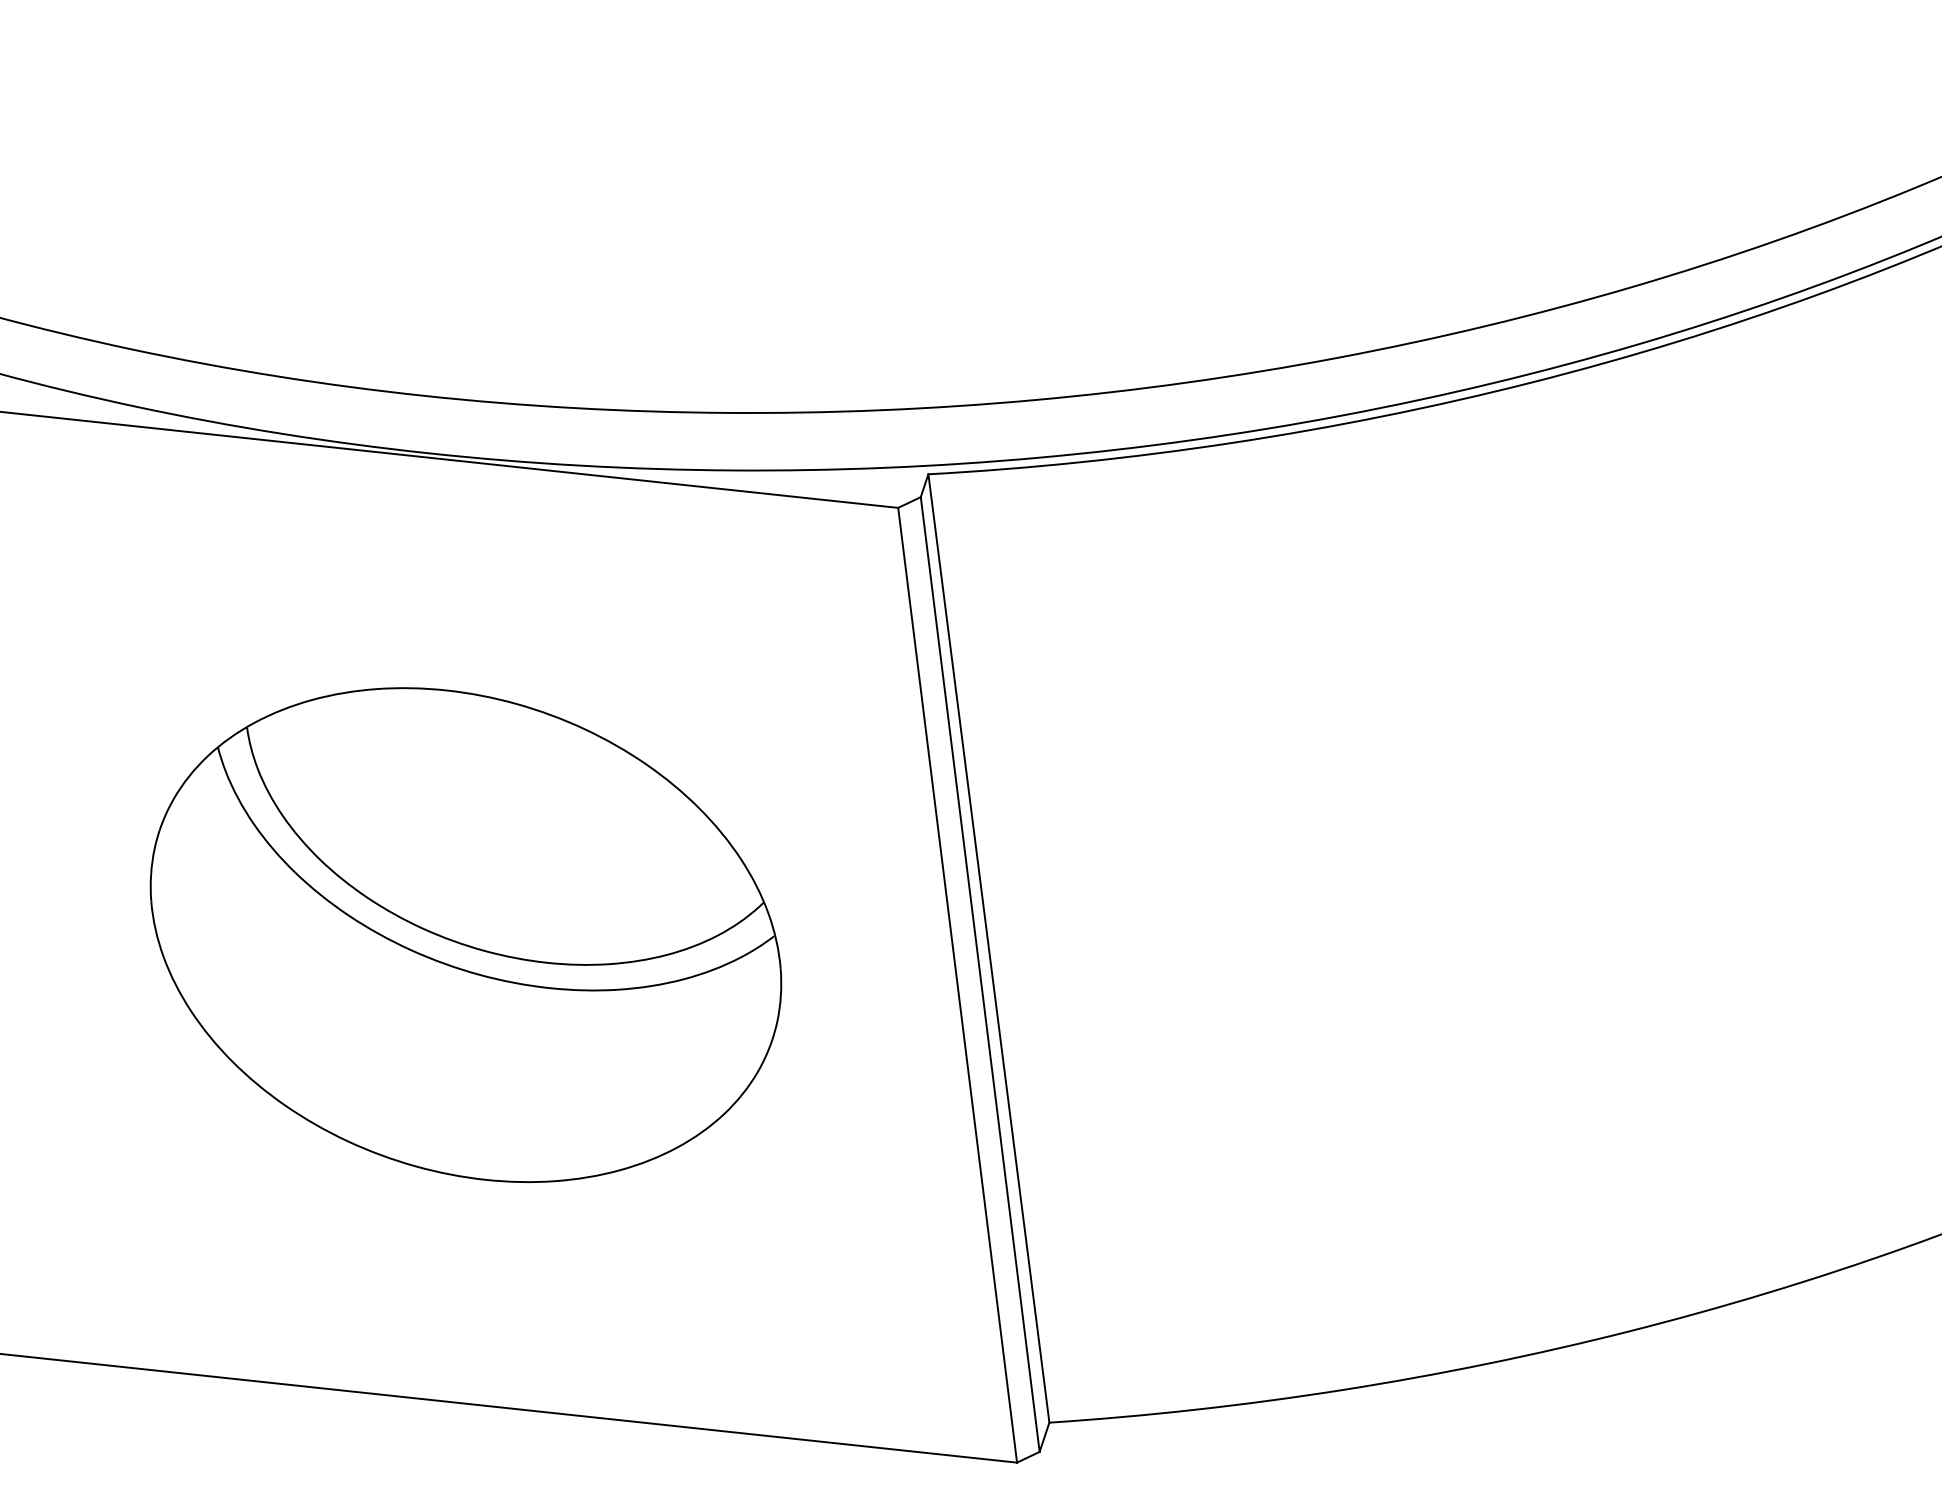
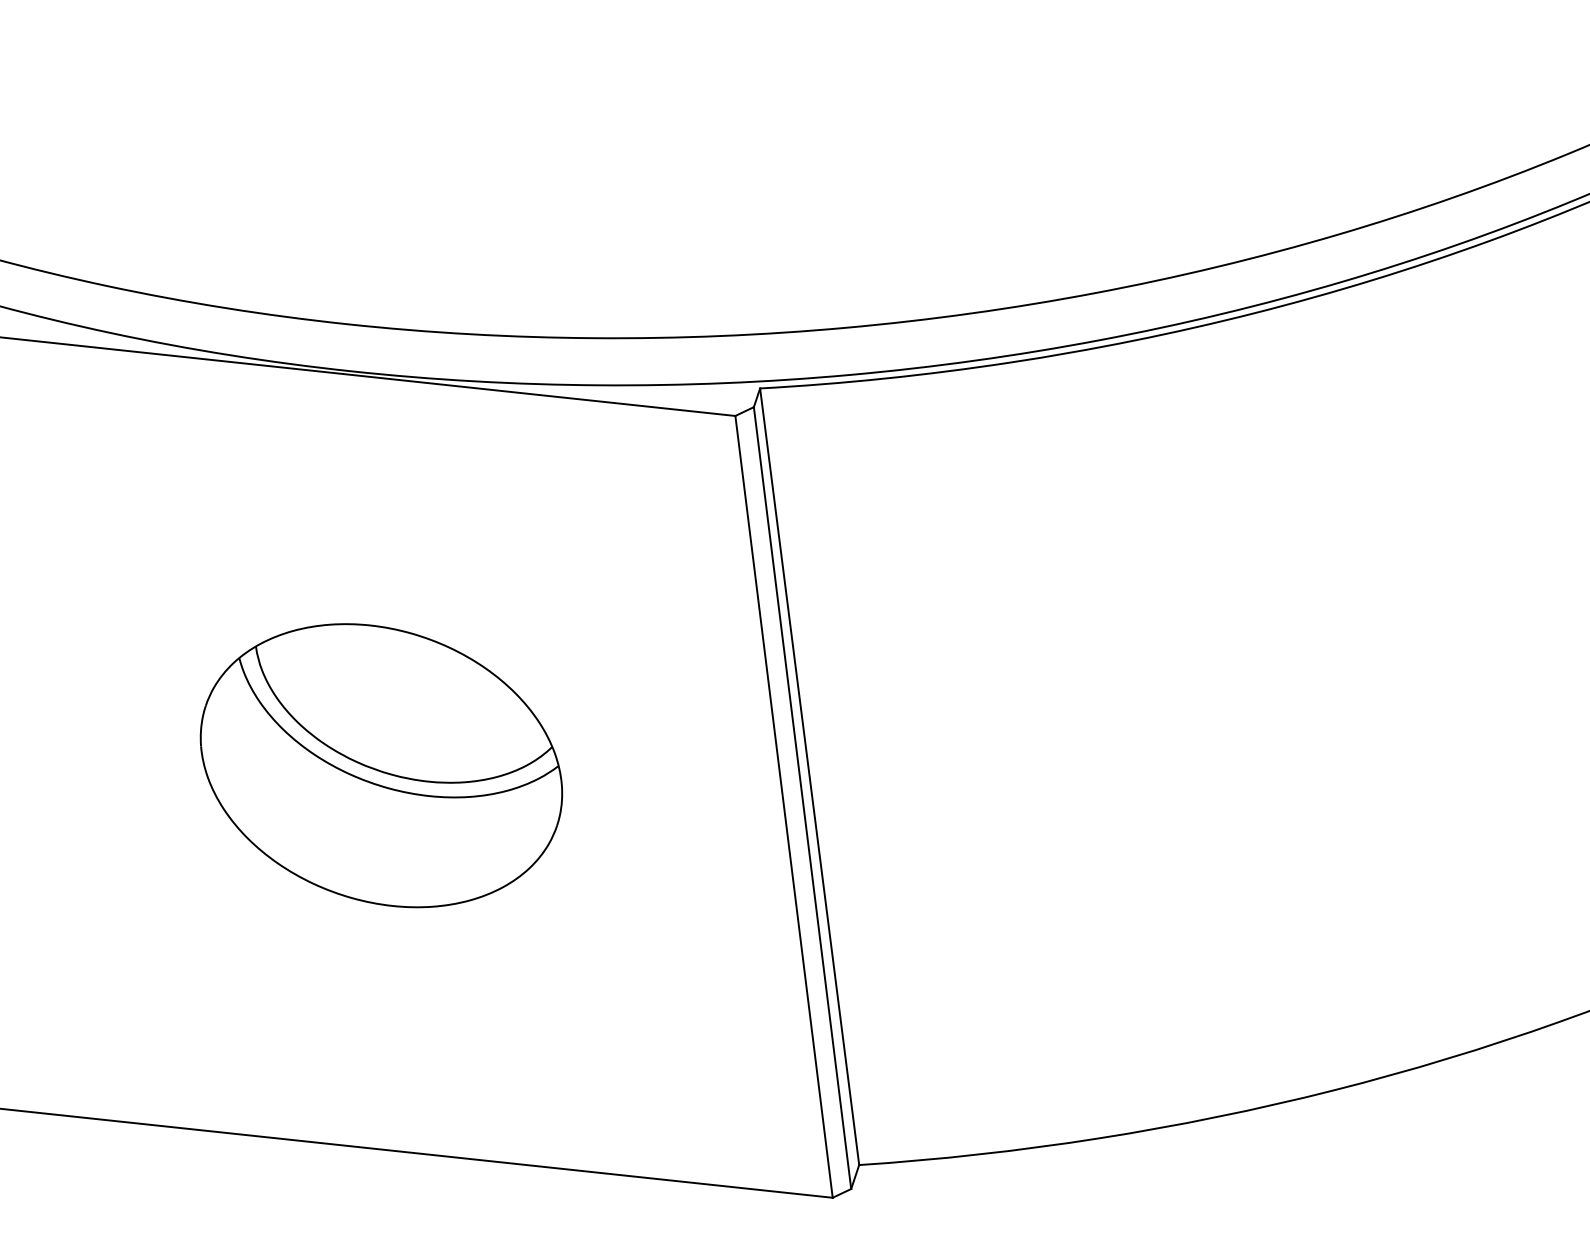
part: (466, 934) -> (381, 765), size x0.7

